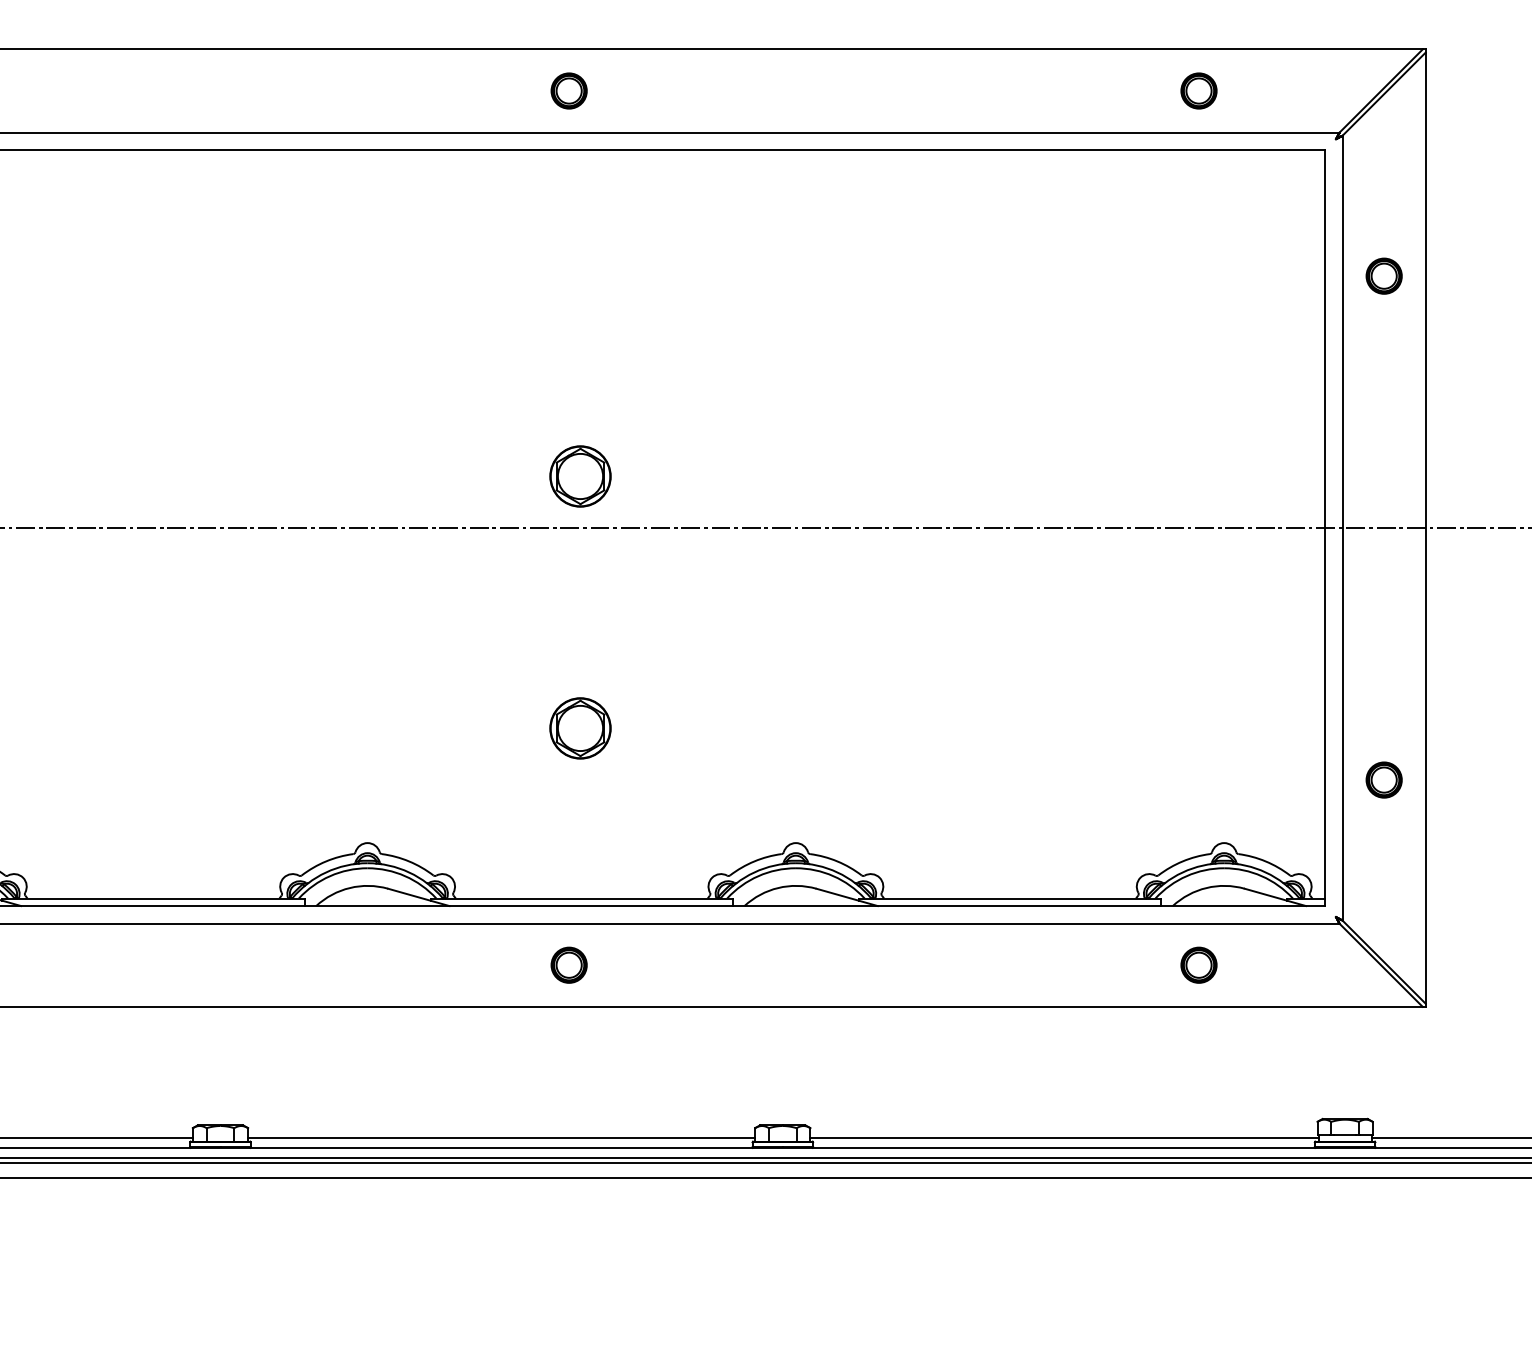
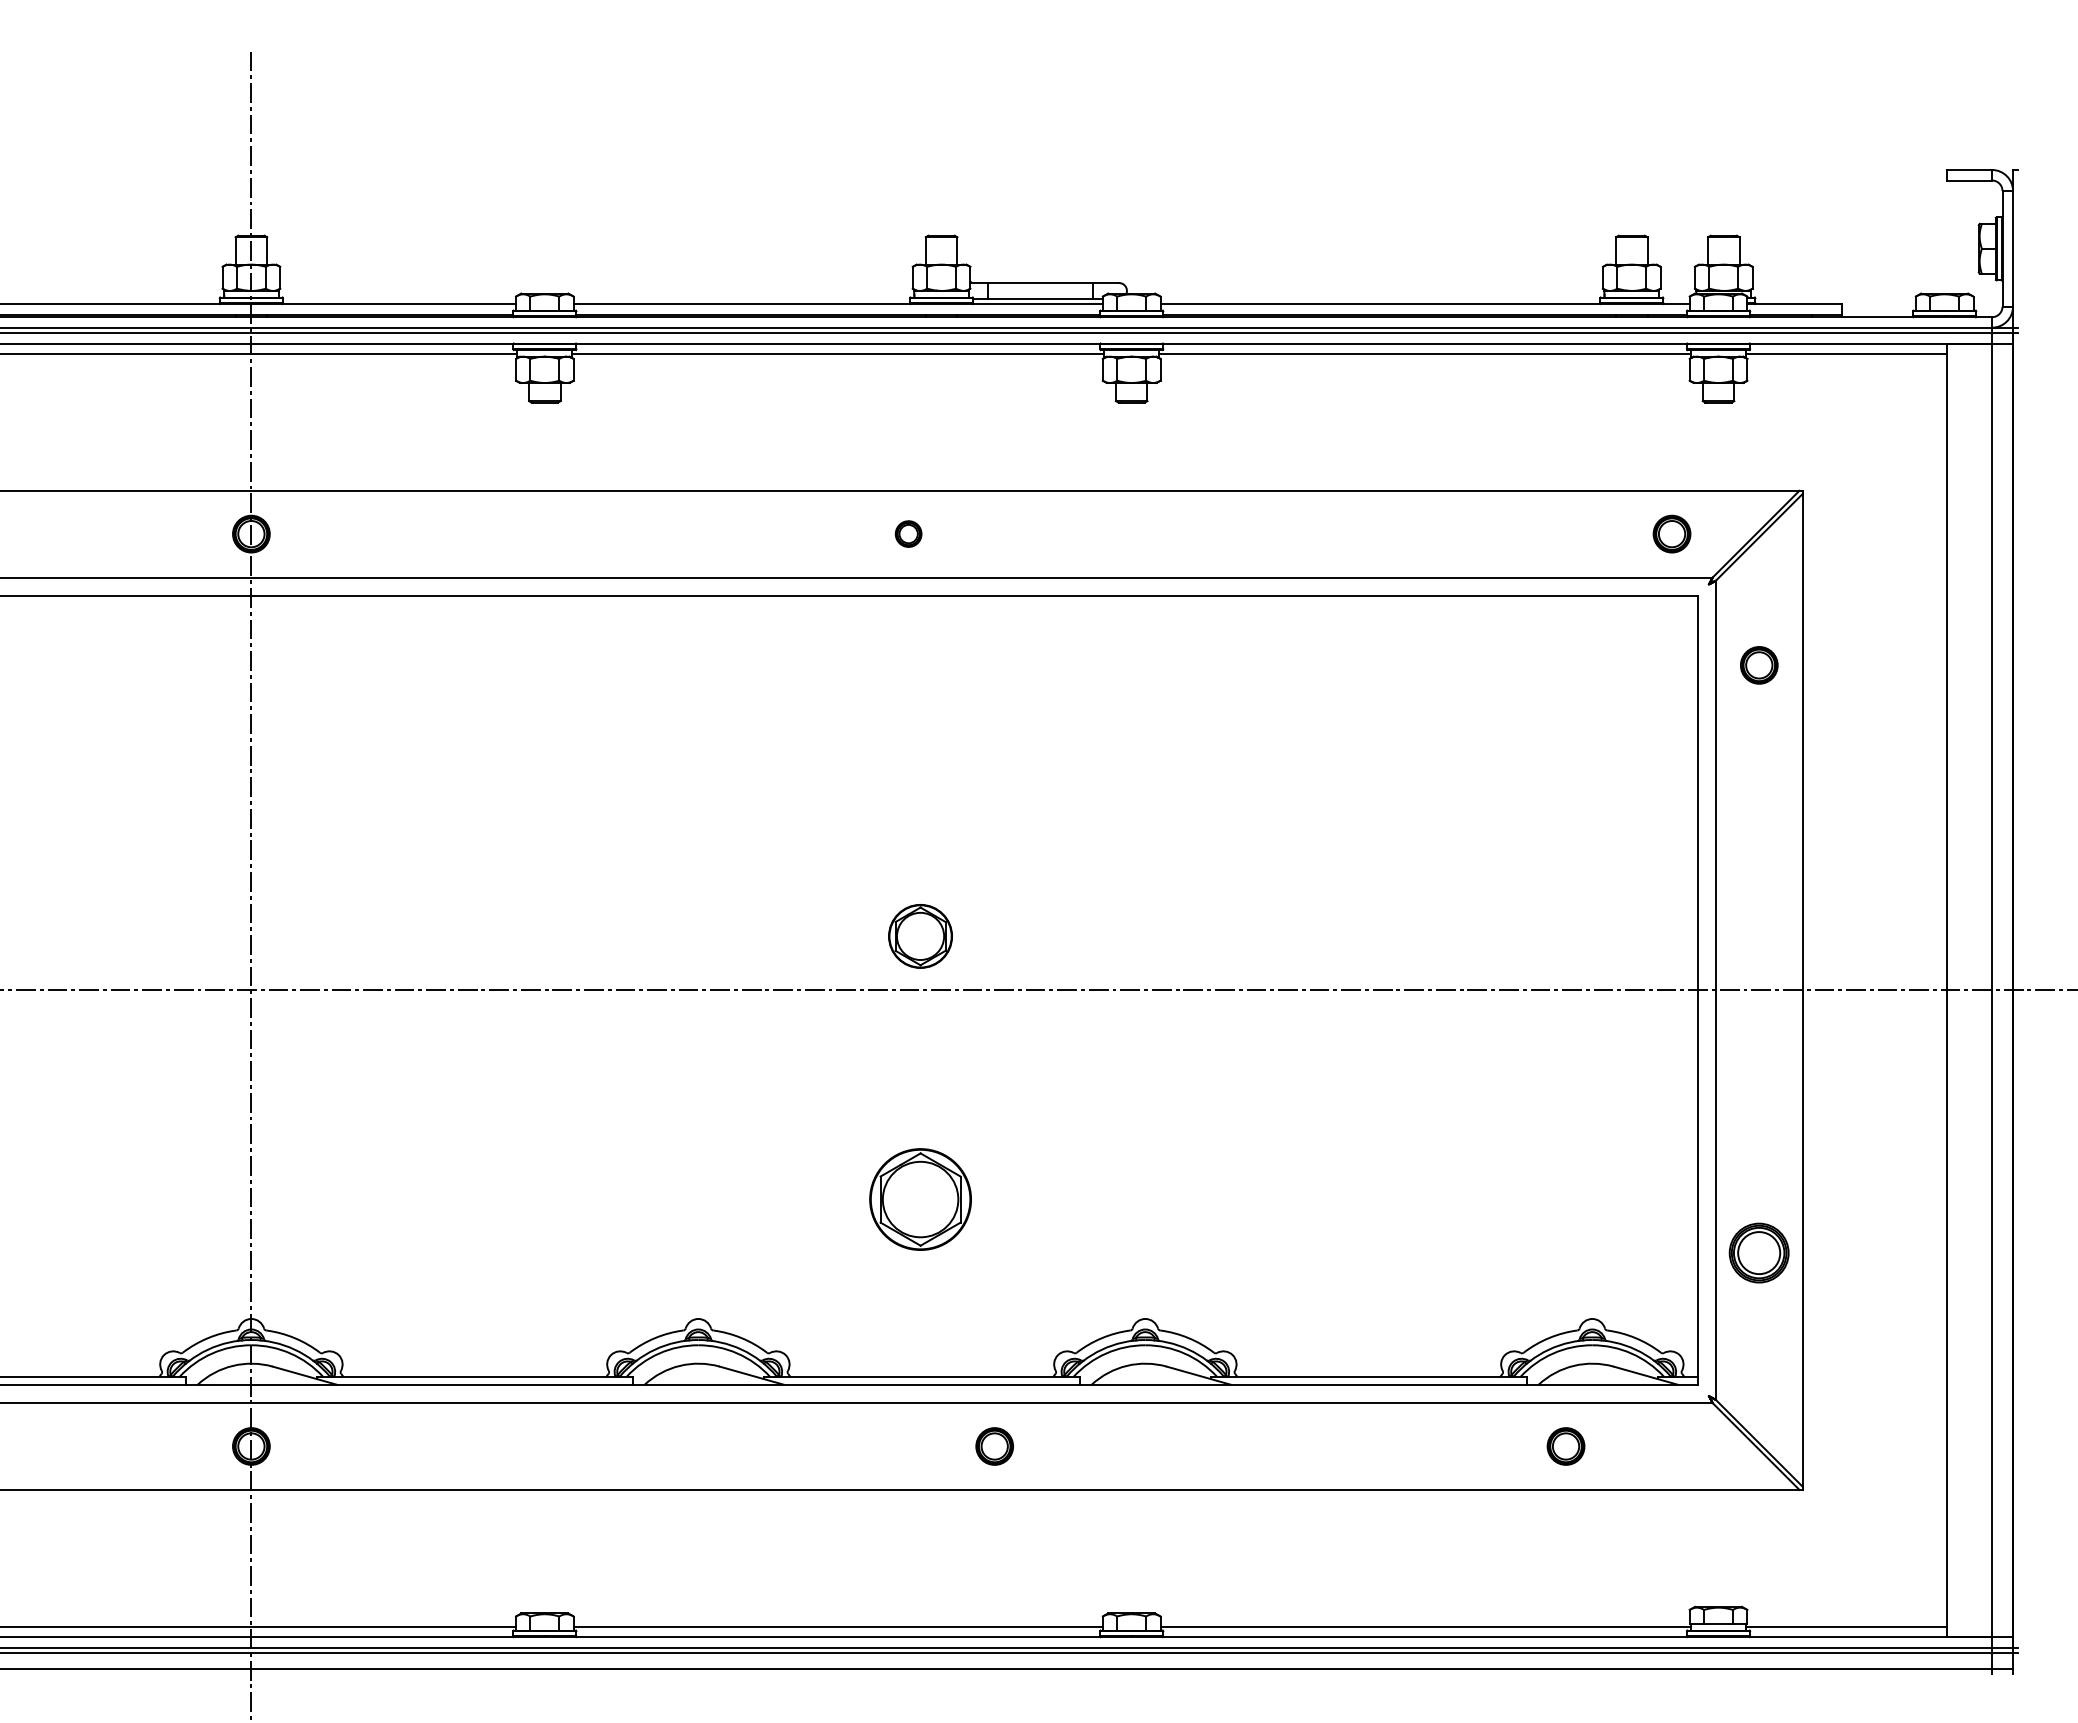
part: (568, 90) -> (908, 533), size x0.7
part: (1198, 90) -> (1671, 533), moved
part: (1384, 276) -> (1759, 665), moved
part: (580, 727) -> (920, 1198), size x1.6
part: (1384, 780) -> (1759, 1253), size x1.6
part: (568, 965) -> (994, 1446), moved

